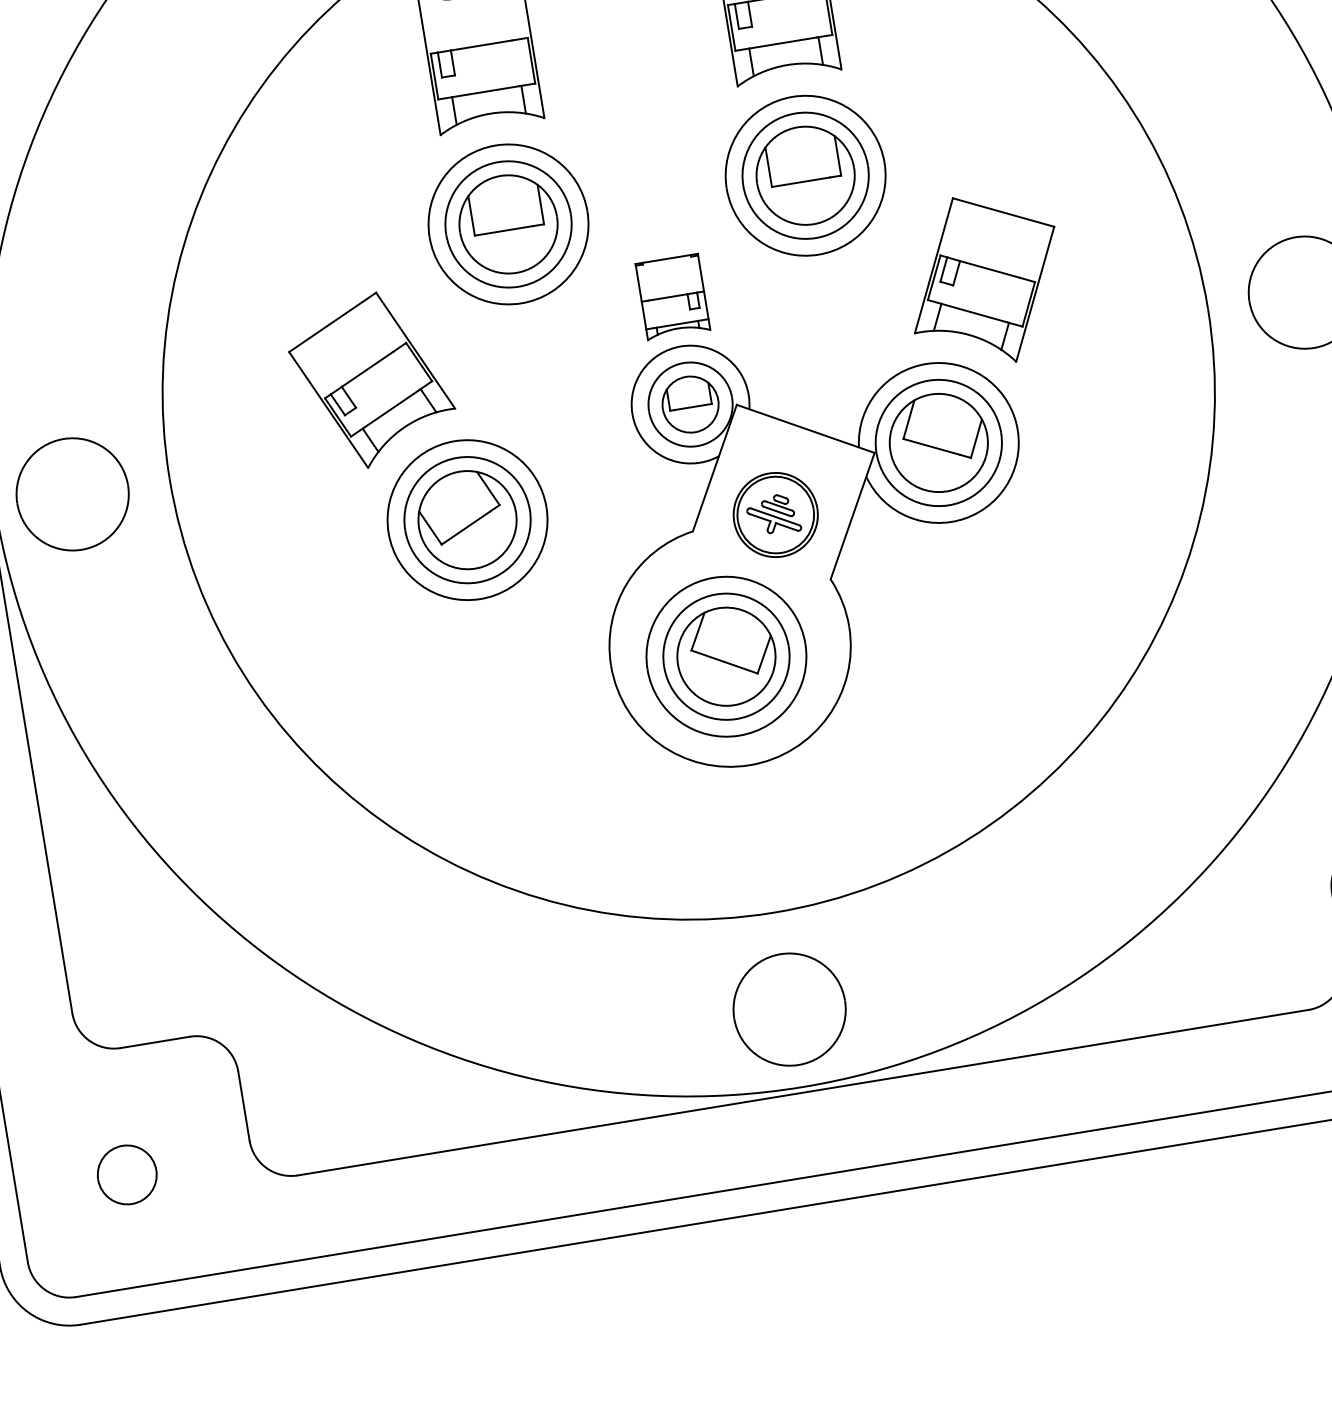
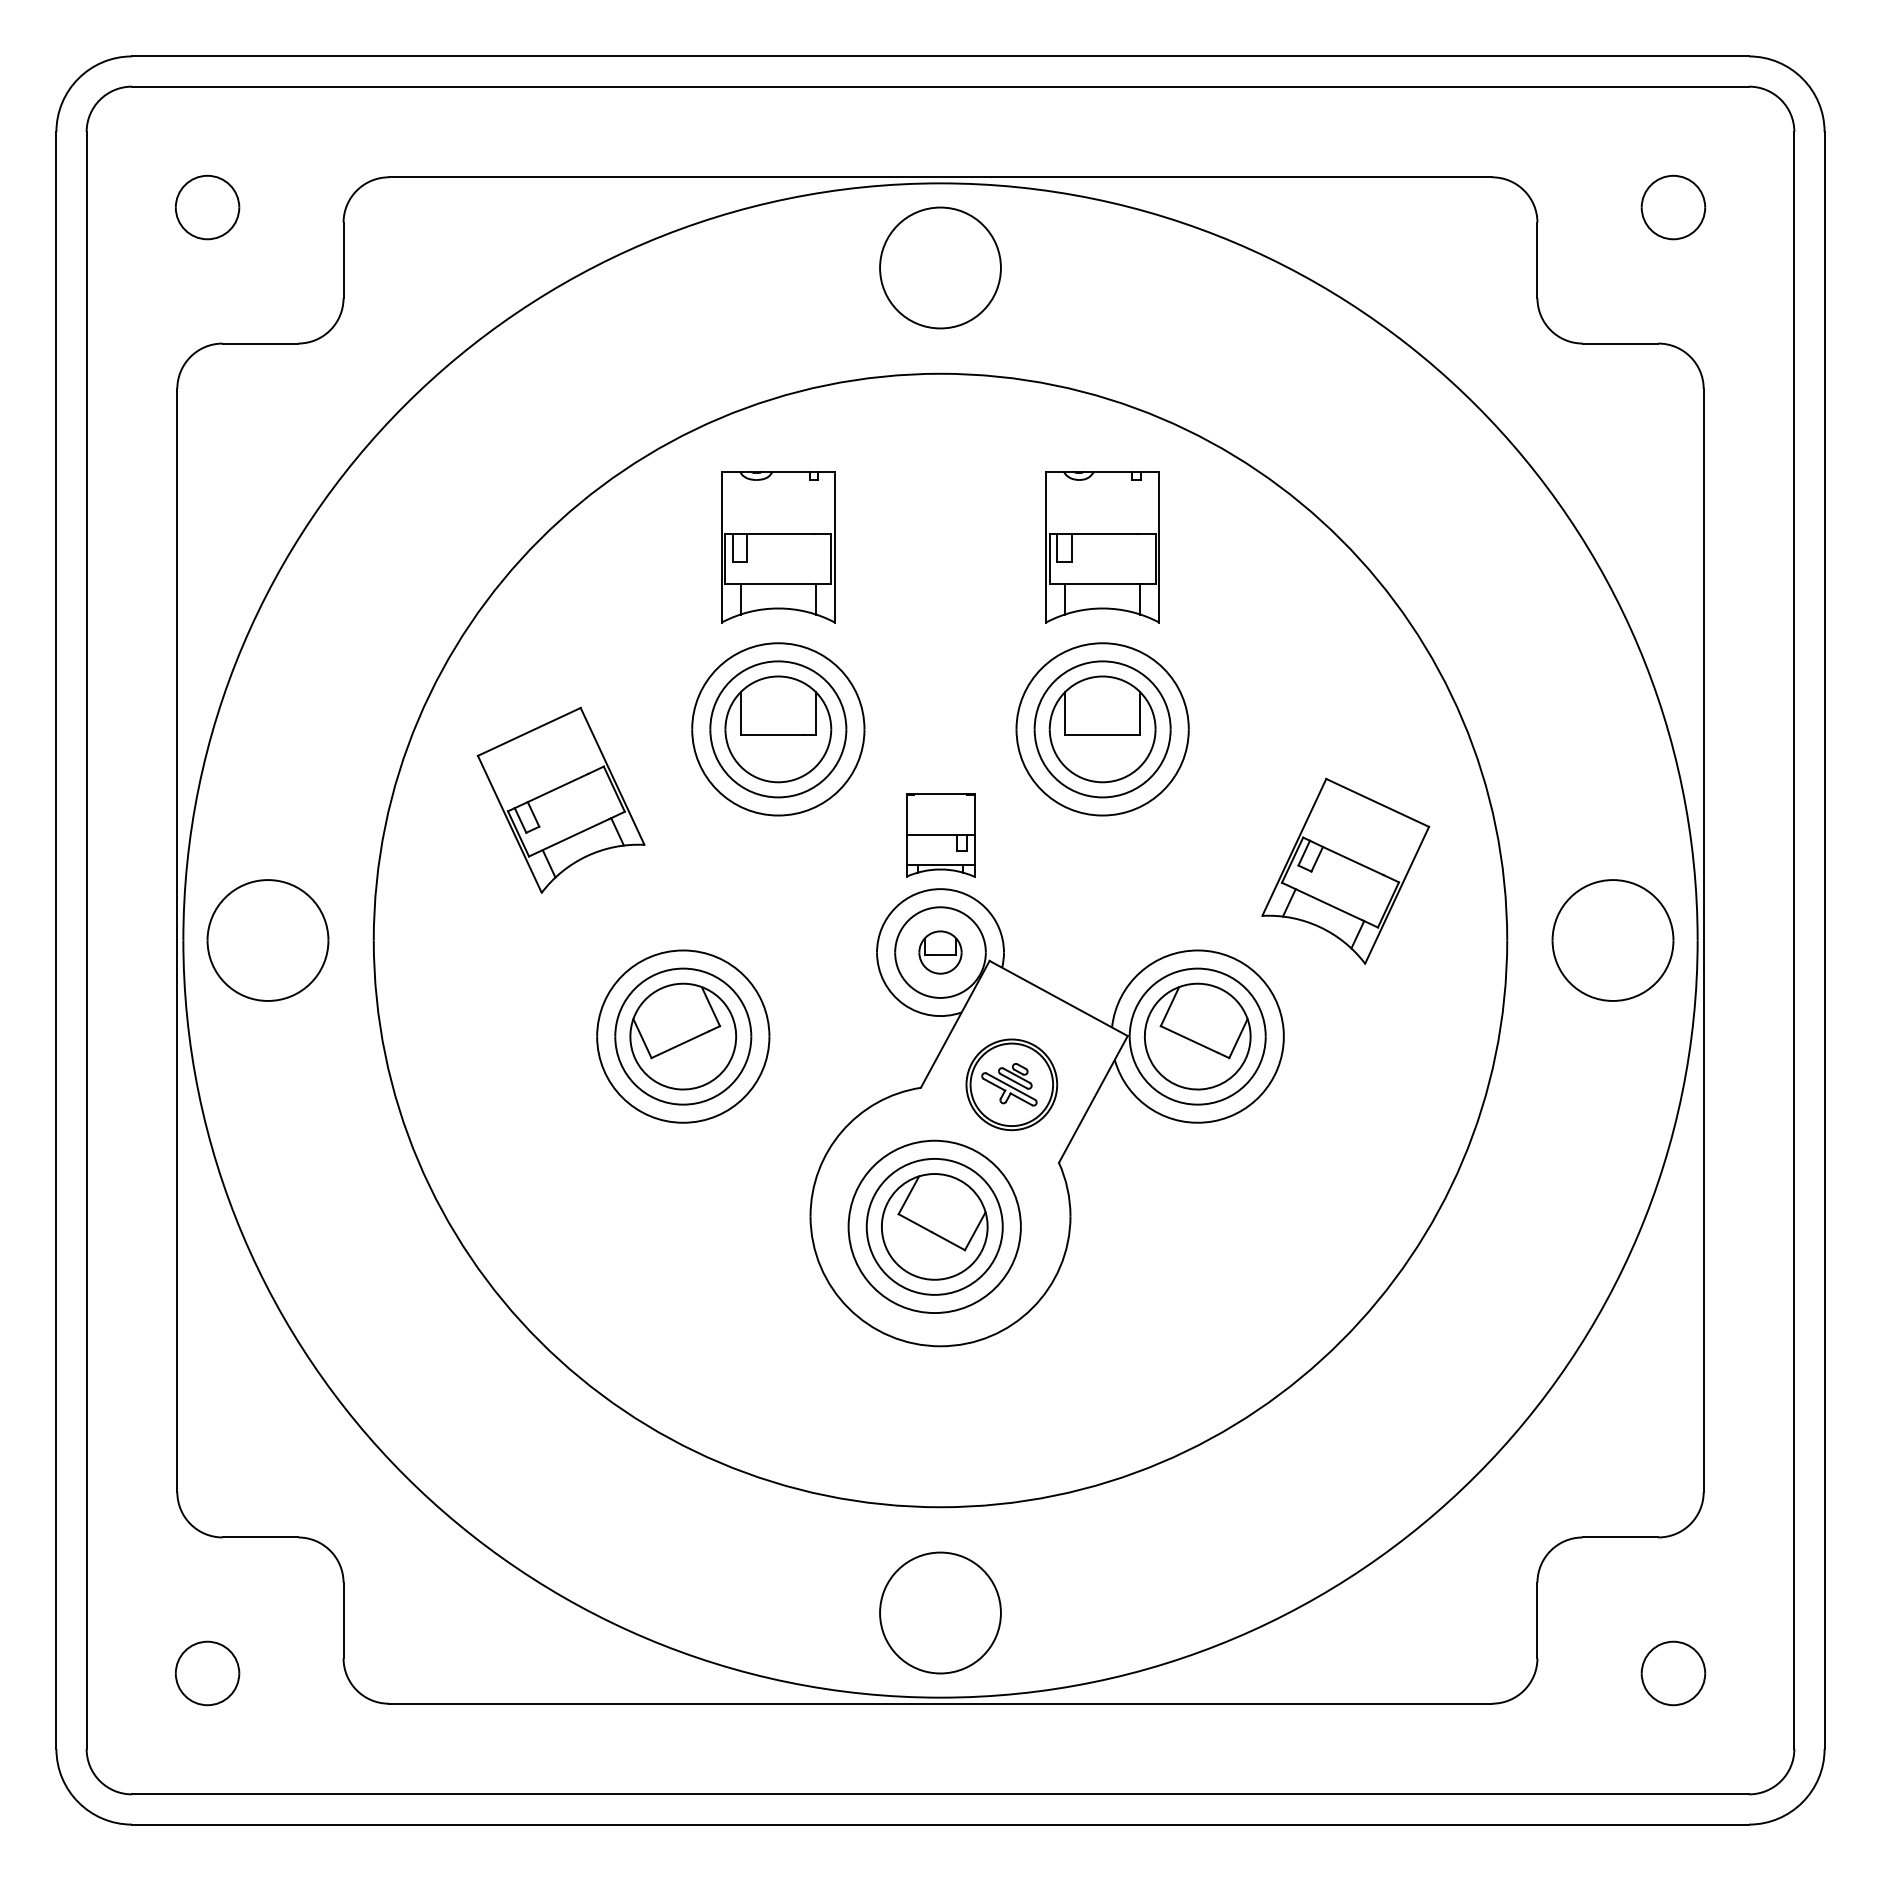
part: (984, 279) -> (1345, 870), moved
part: (371, 379) -> (560, 799), moved
part: (690, 404) -> (940, 952), size x0.7

